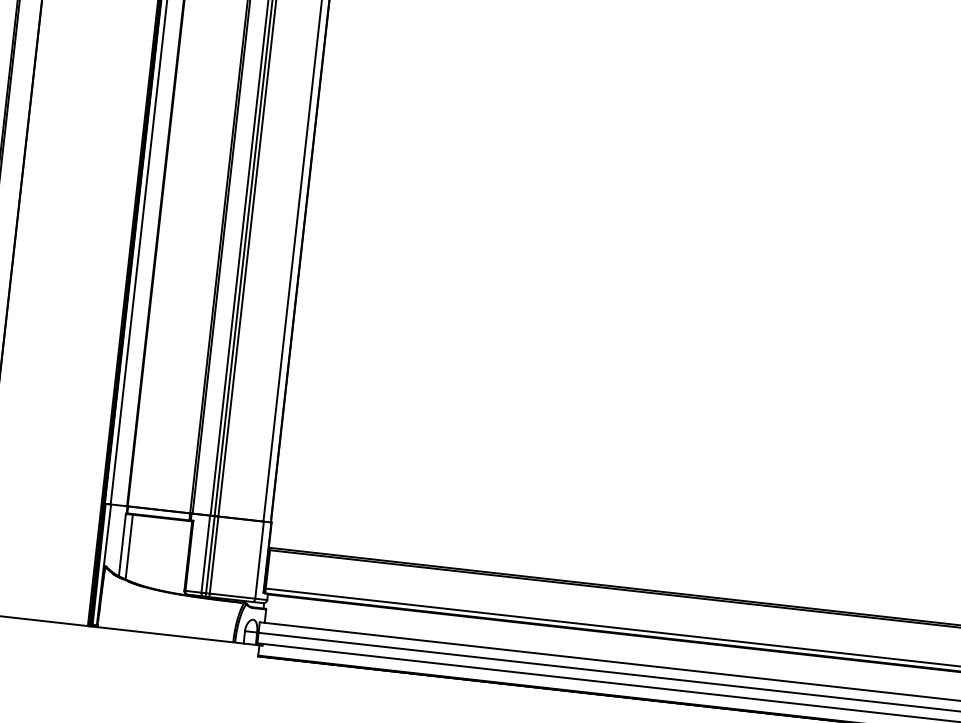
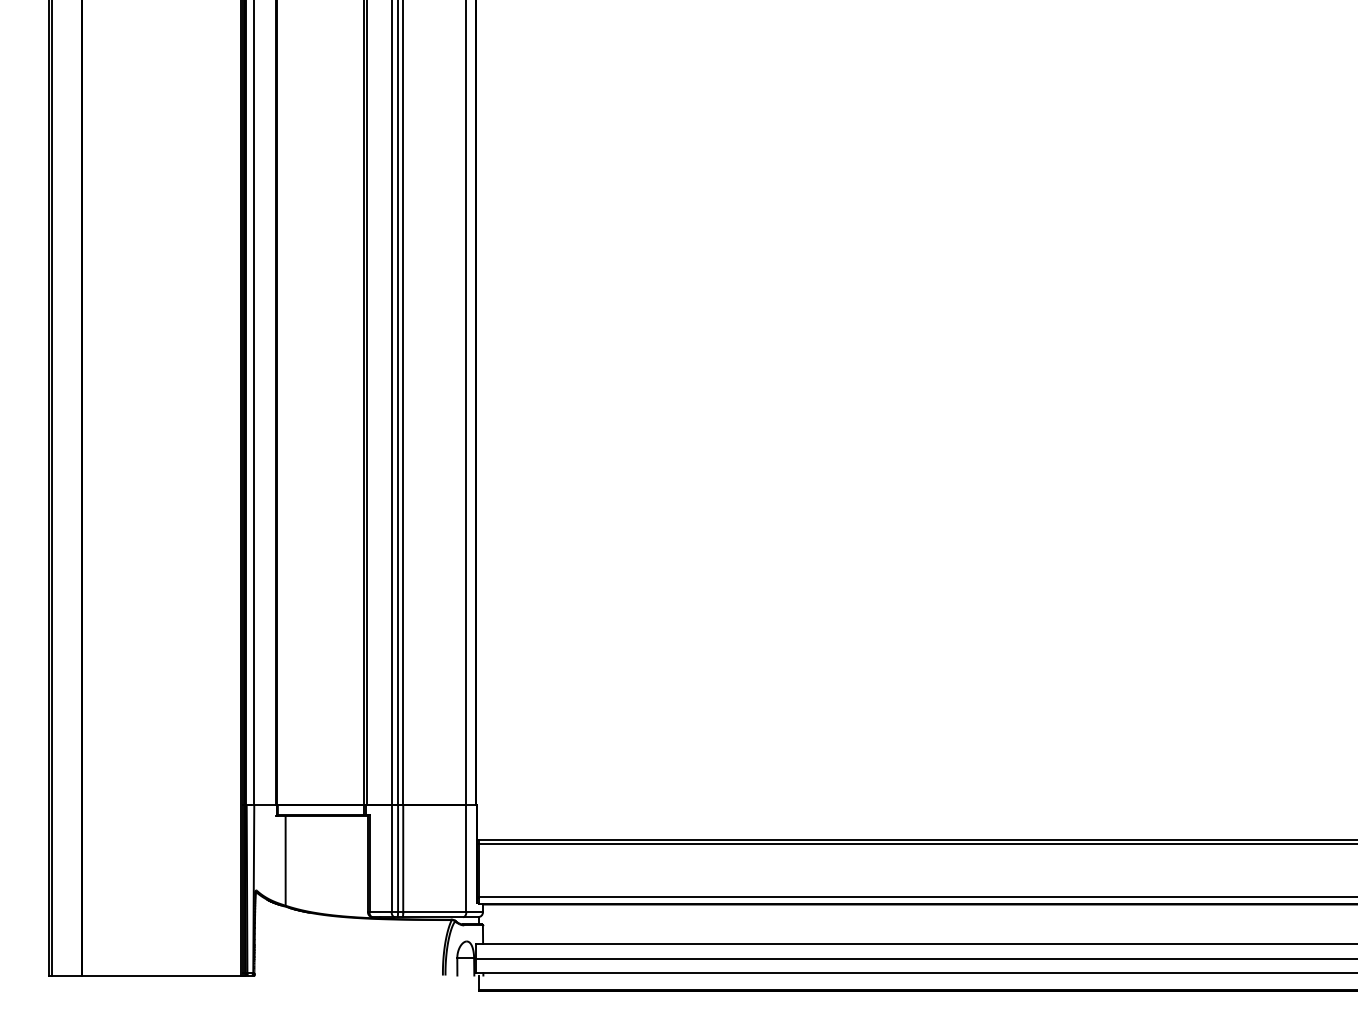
line: (122, 545) -> (275, 859), removed
line: (179, 636) -> (368, 975), removed

